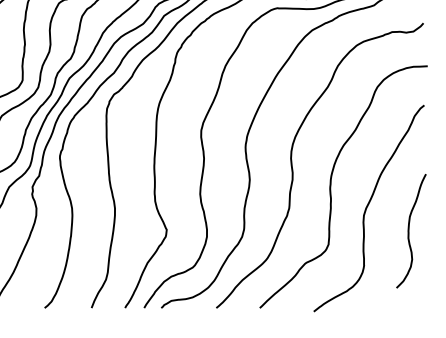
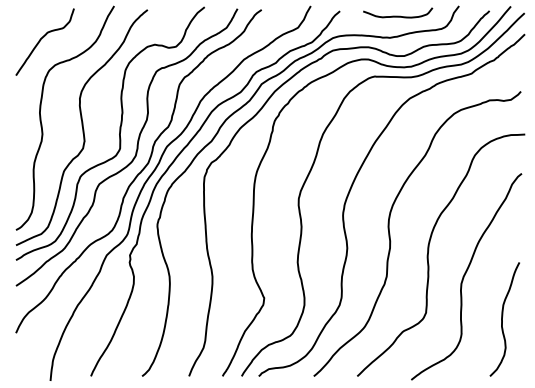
curve: (409, 231) -> (502, 319), moved

